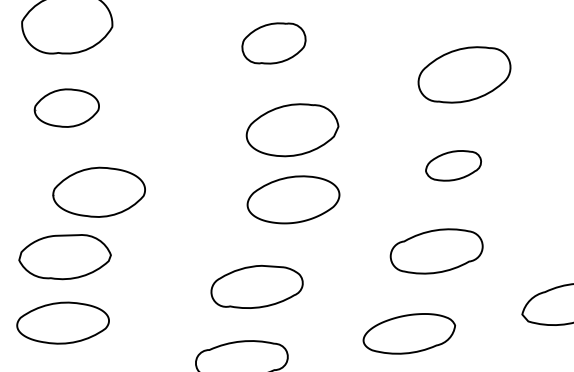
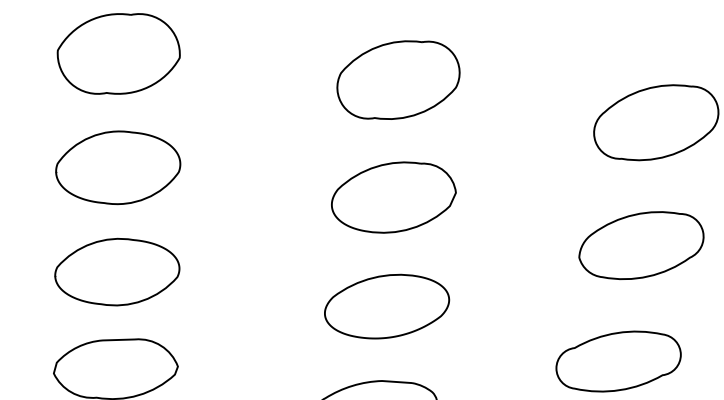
part: (273, 43) -> (397, 80), size x1.43
part: (66, 107) -> (117, 166), size x1.43
part: (292, 130) -> (393, 197), moved
part: (453, 165) -> (641, 245), size x1.67
part: (98, 191) -> (116, 270), moved
part: (293, 199) -> (387, 306), moved

